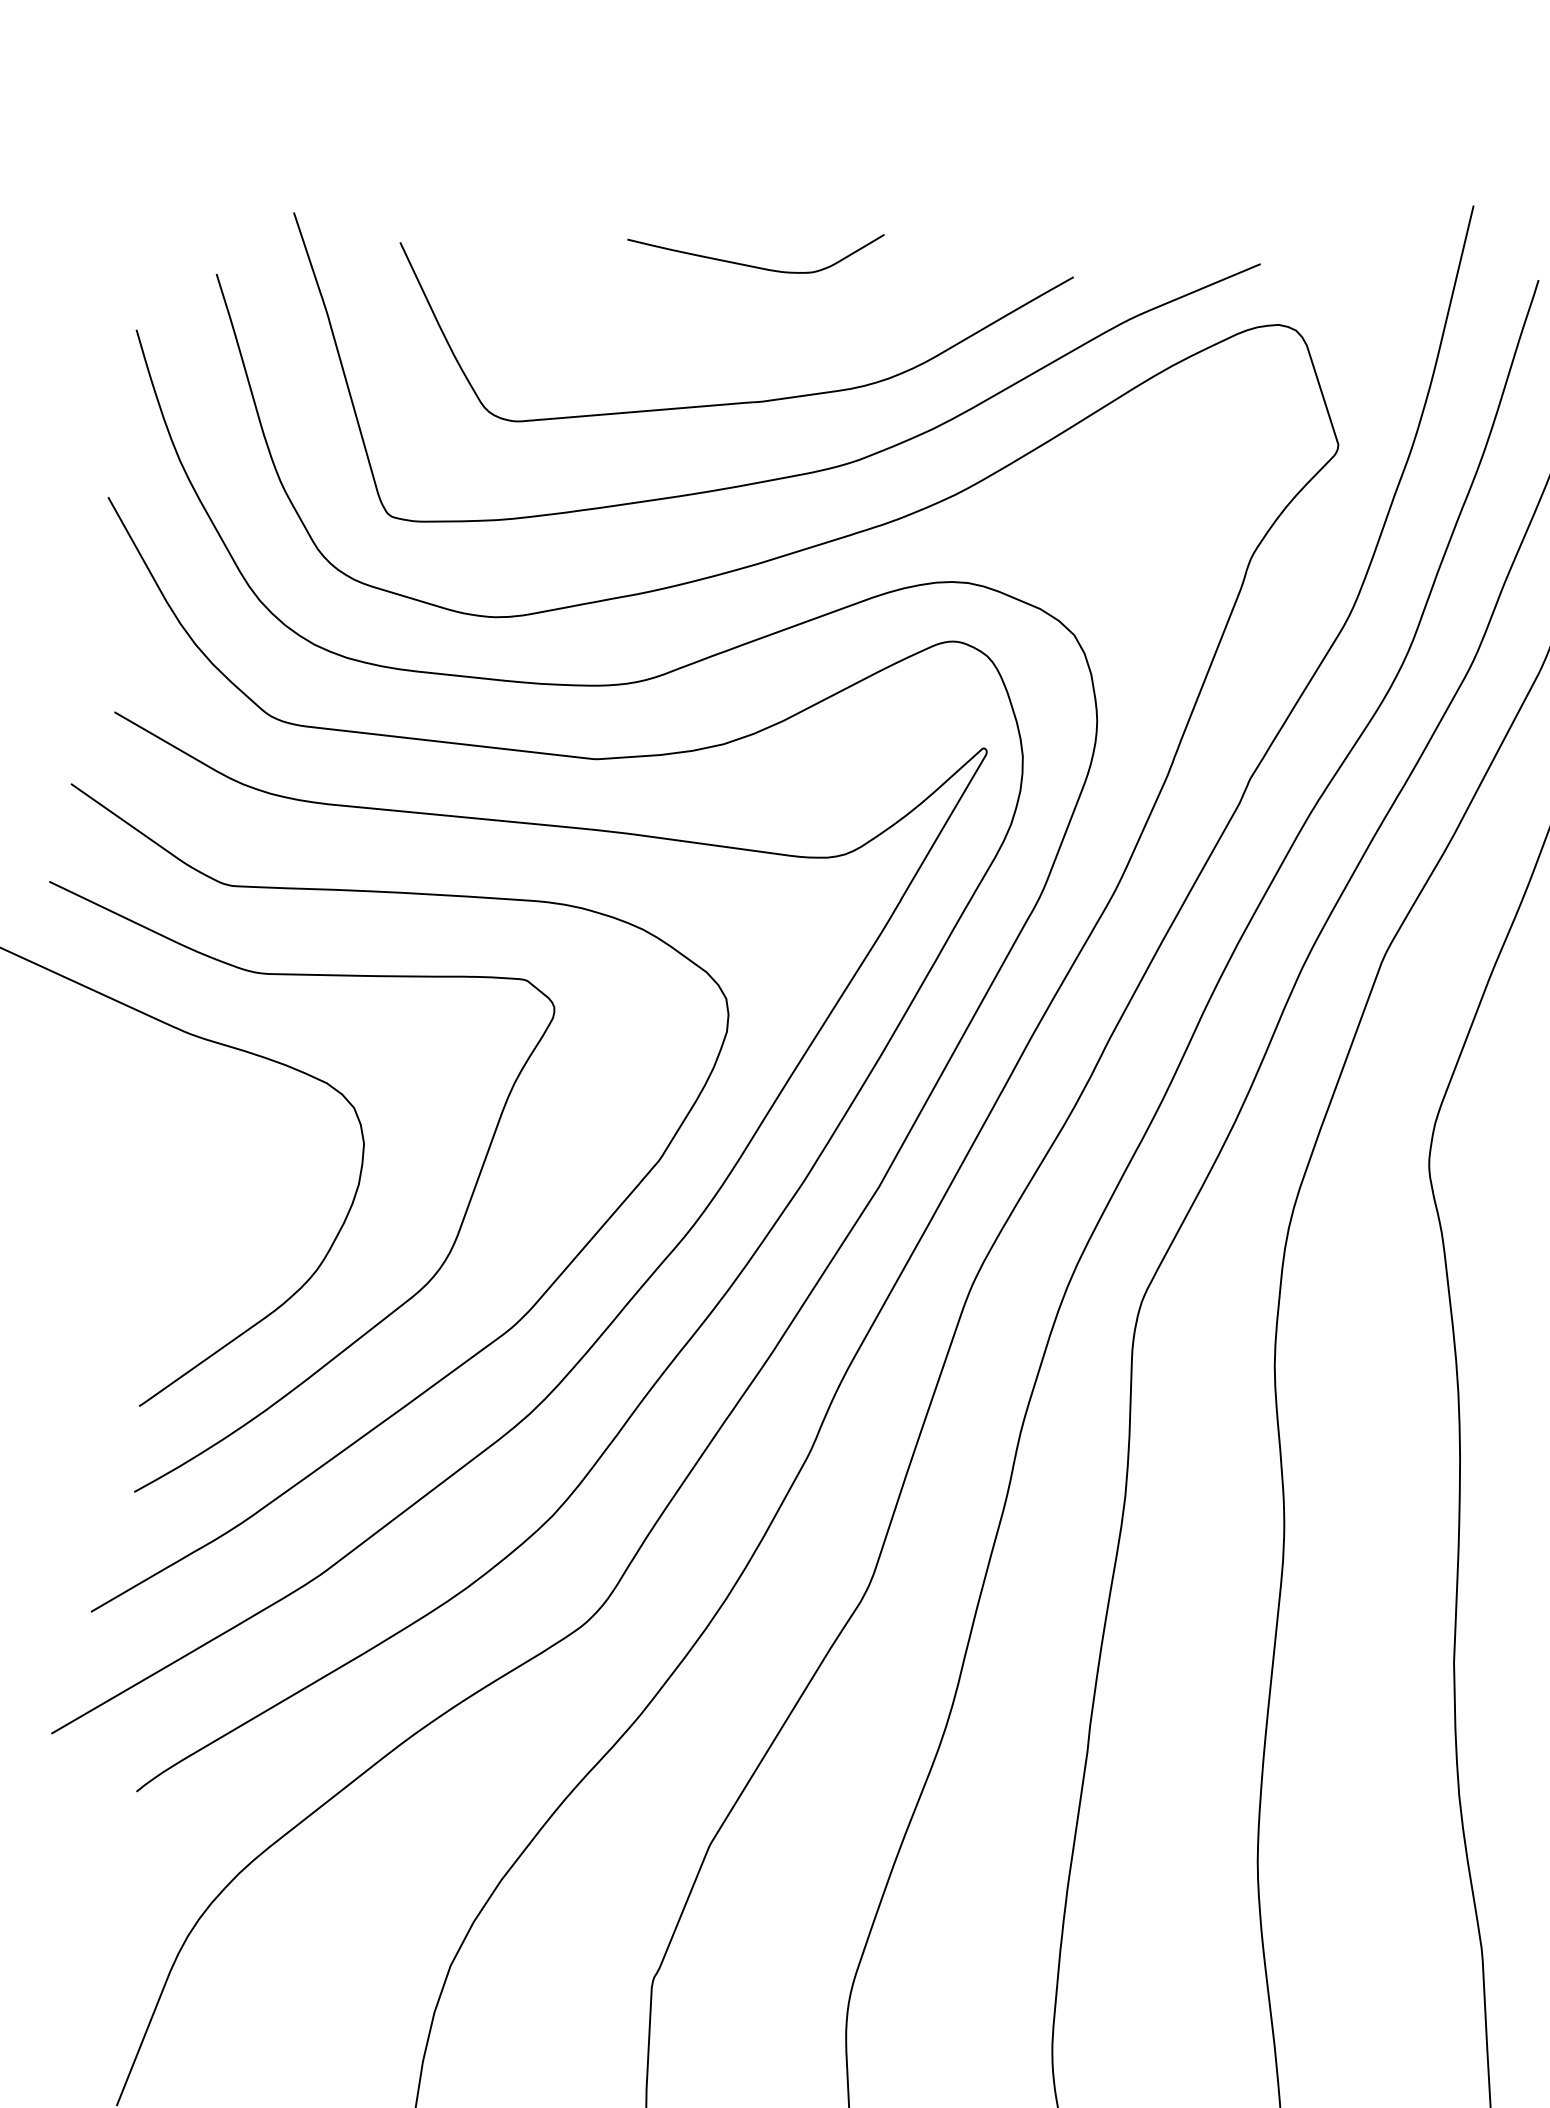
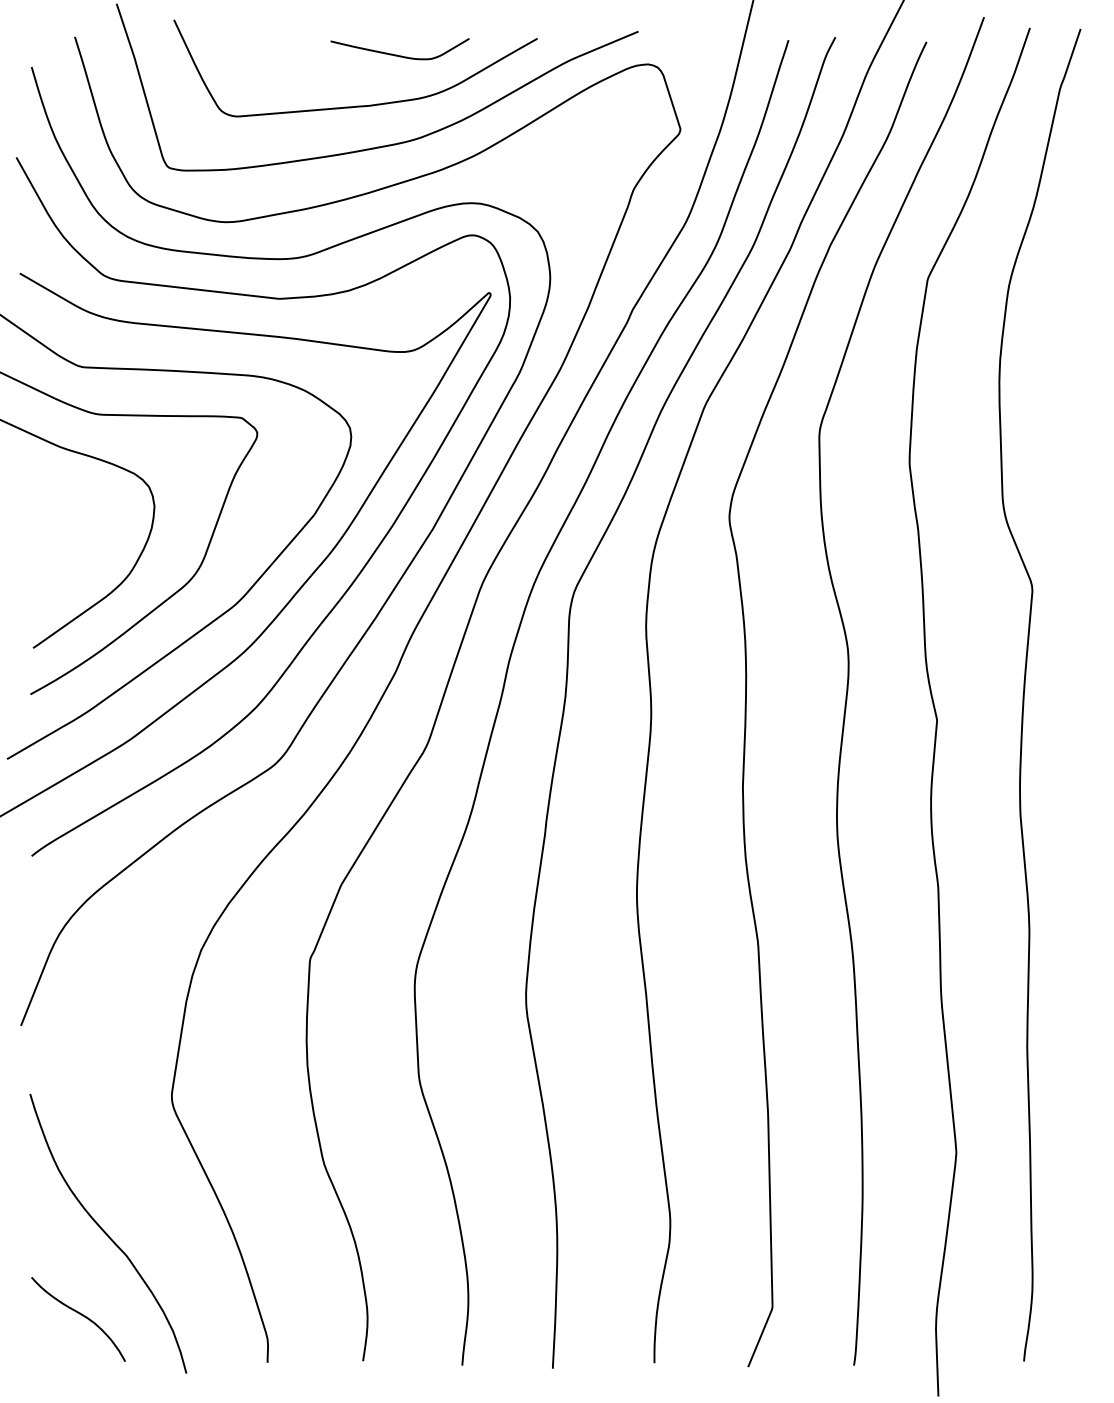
curve: (751, 263) -> (397, 54), moved

